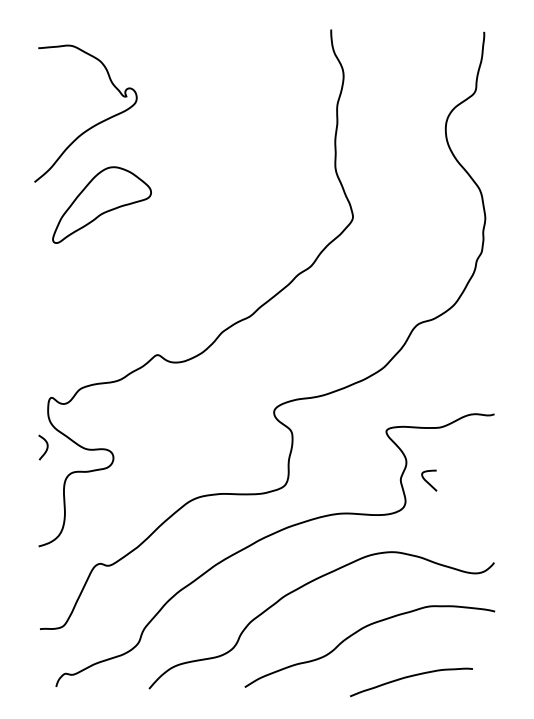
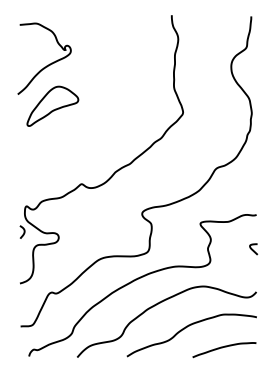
curve: (428, 480) -> (253, 249), moved
curve: (407, 679) -> (222, 348), moved

